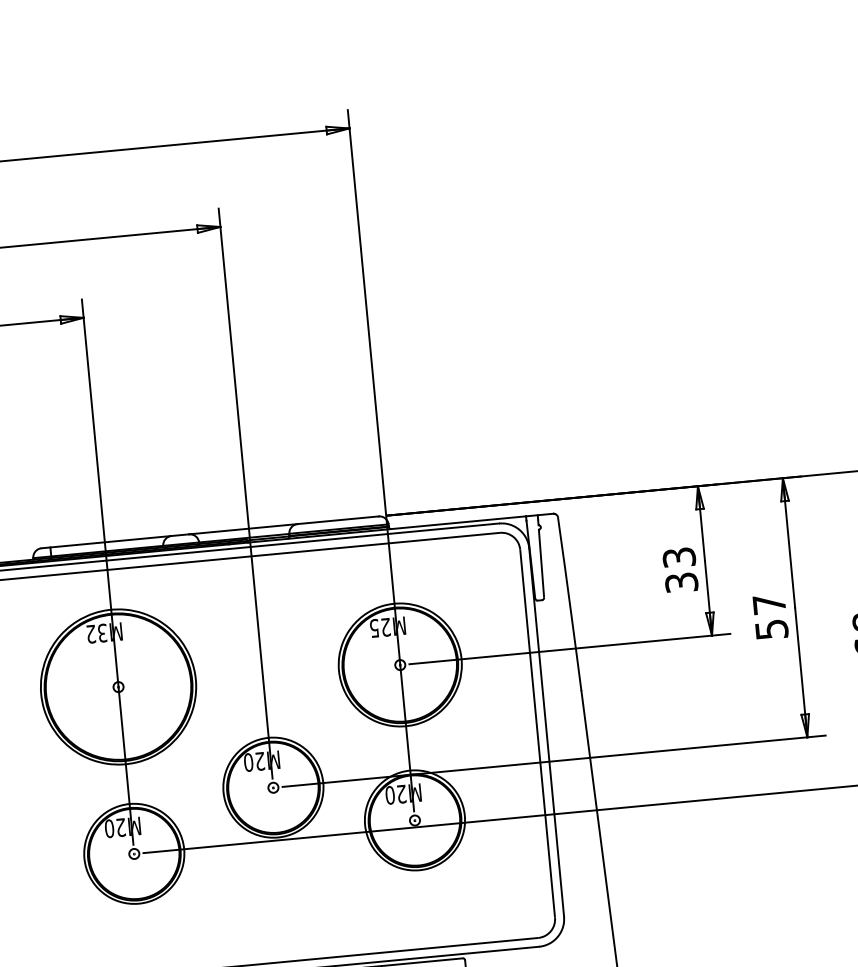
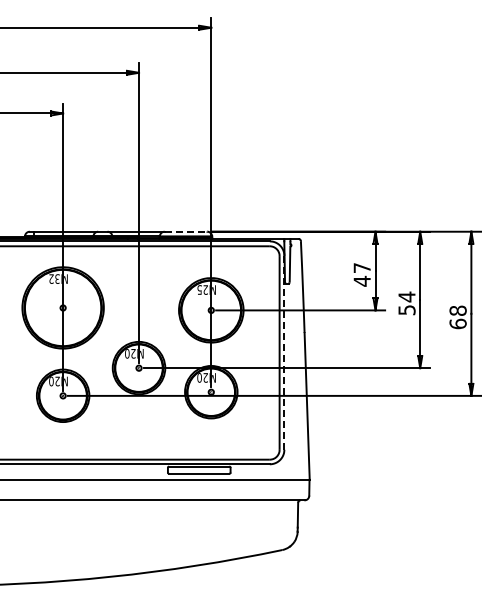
line: (339, 519) -> (186, 231), solid -> dashed
text: (679, 569) -> (361, 274), 33 -> 47
text: (768, 603) -> (406, 296), 57 -> 54
line: (546, 731) -> (284, 352), solid -> dashed

